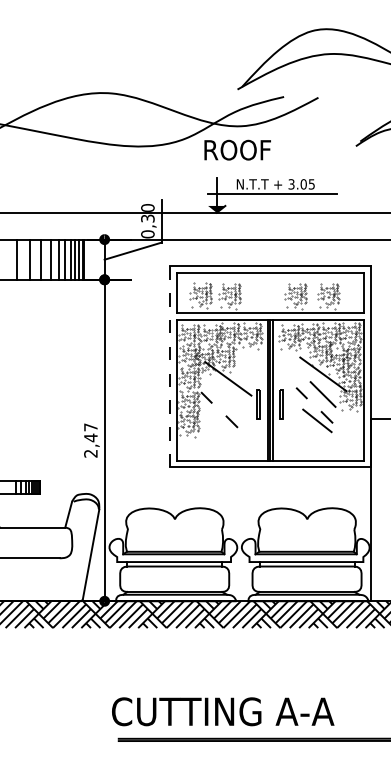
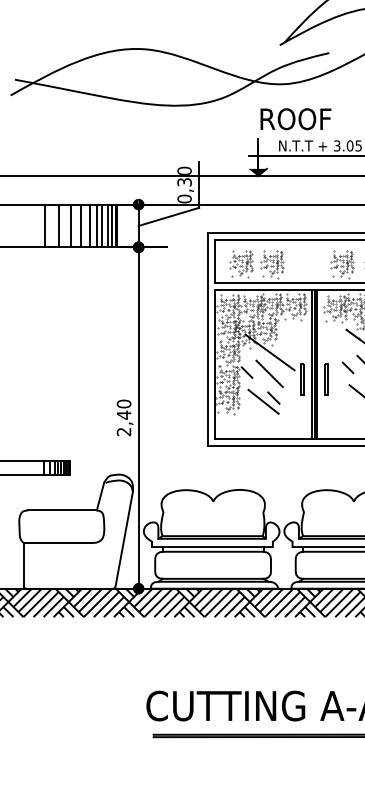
text: (237, 149) -> (295, 118), moved
line: (169, 367) -> (207, 340), dashed -> solid
line: (227, 398) -> (269, 373), added
line: (222, 425) -> (263, 402), added
text: (90, 427) -> (123, 404), 2,47 -> 2,40

